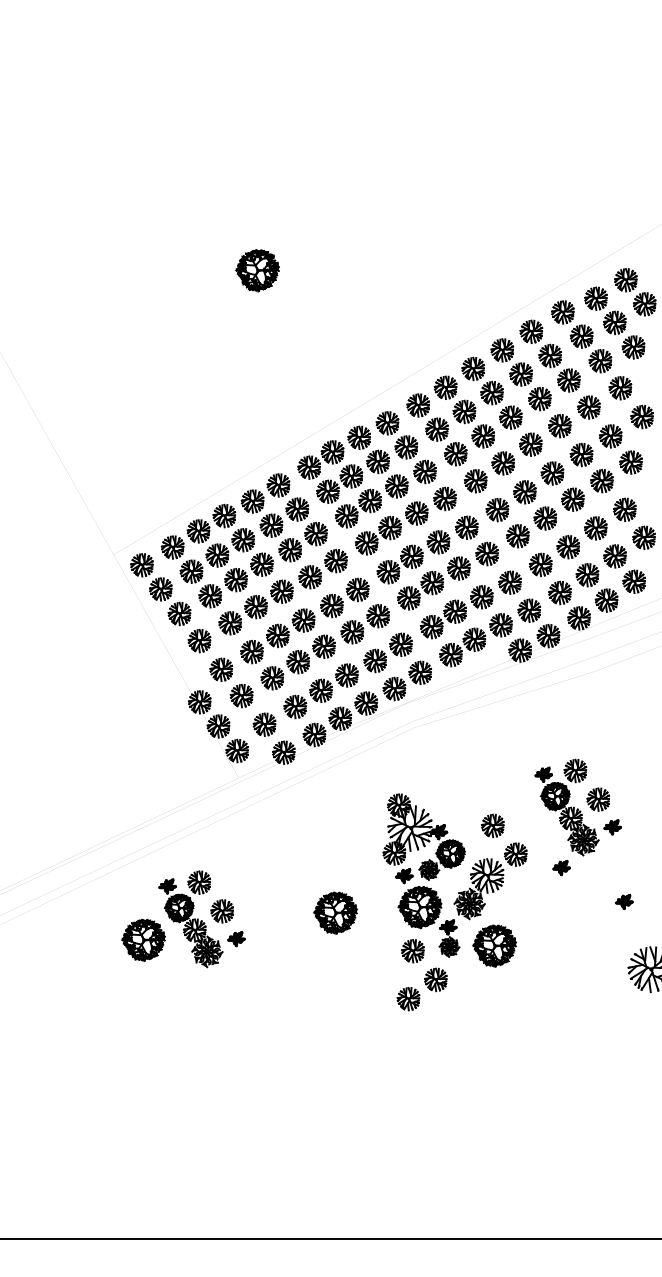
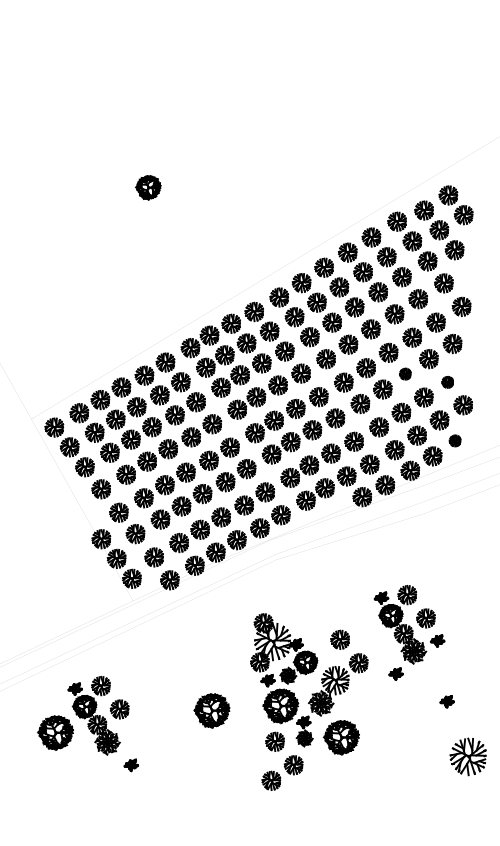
part: (257, 270) -> (148, 187), size x0.7
part: (572, 499) -> (404, 374), size x0.6
part: (624, 509) -> (447, 382), size x0.6
part: (633, 581) -> (454, 440), size x0.6
part: (236, 939) -> (131, 765), moved

